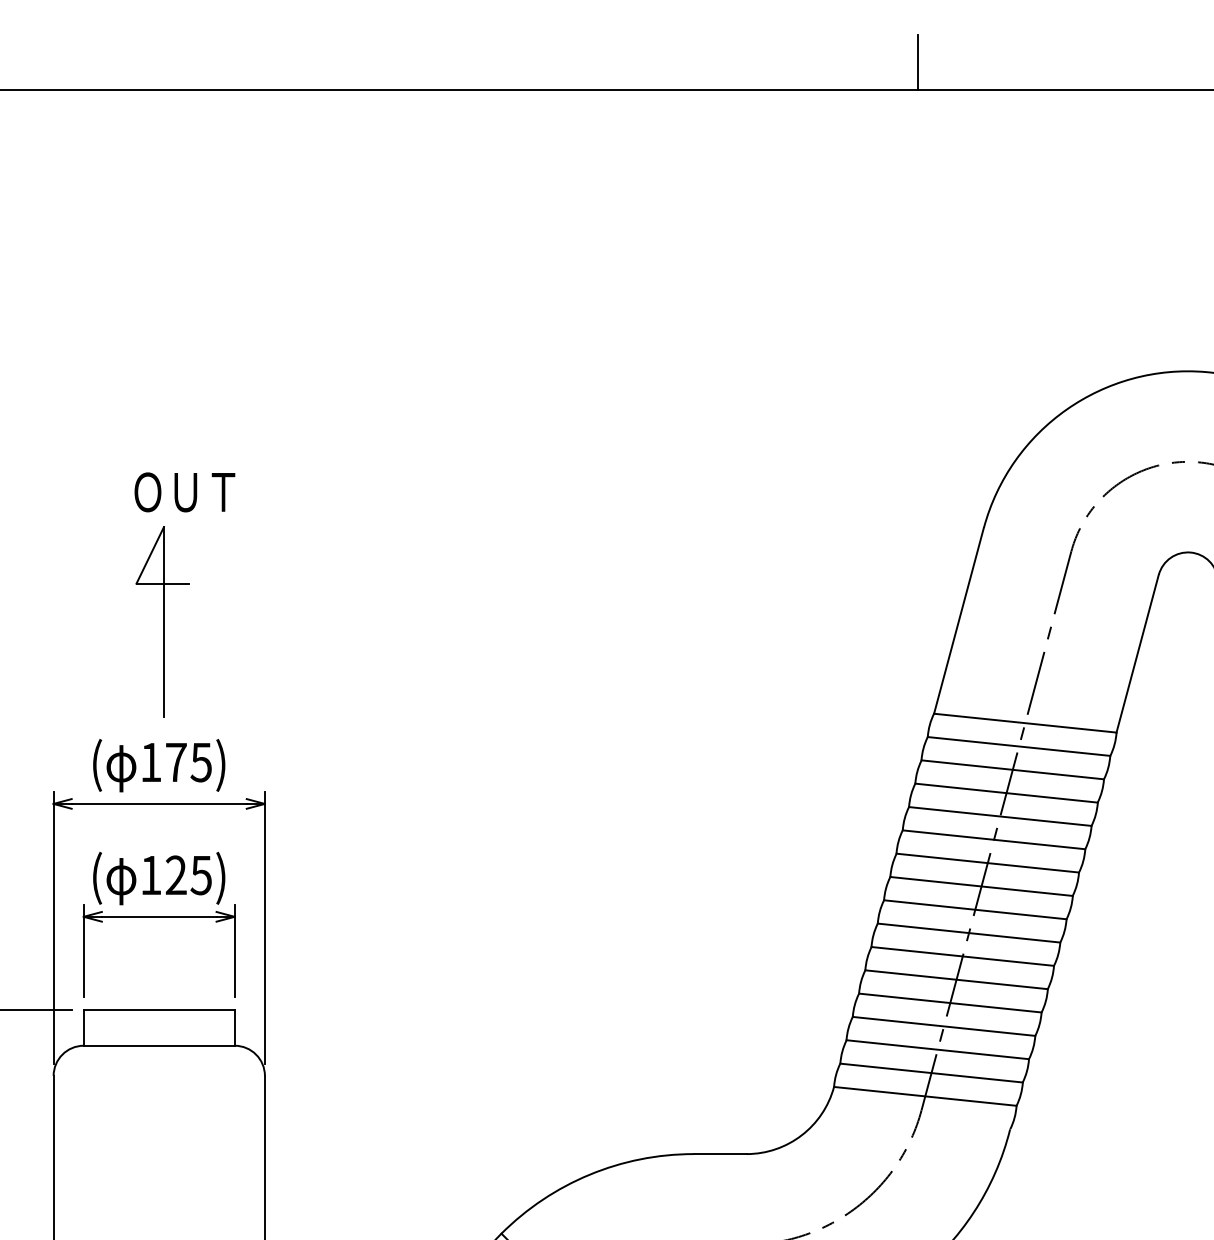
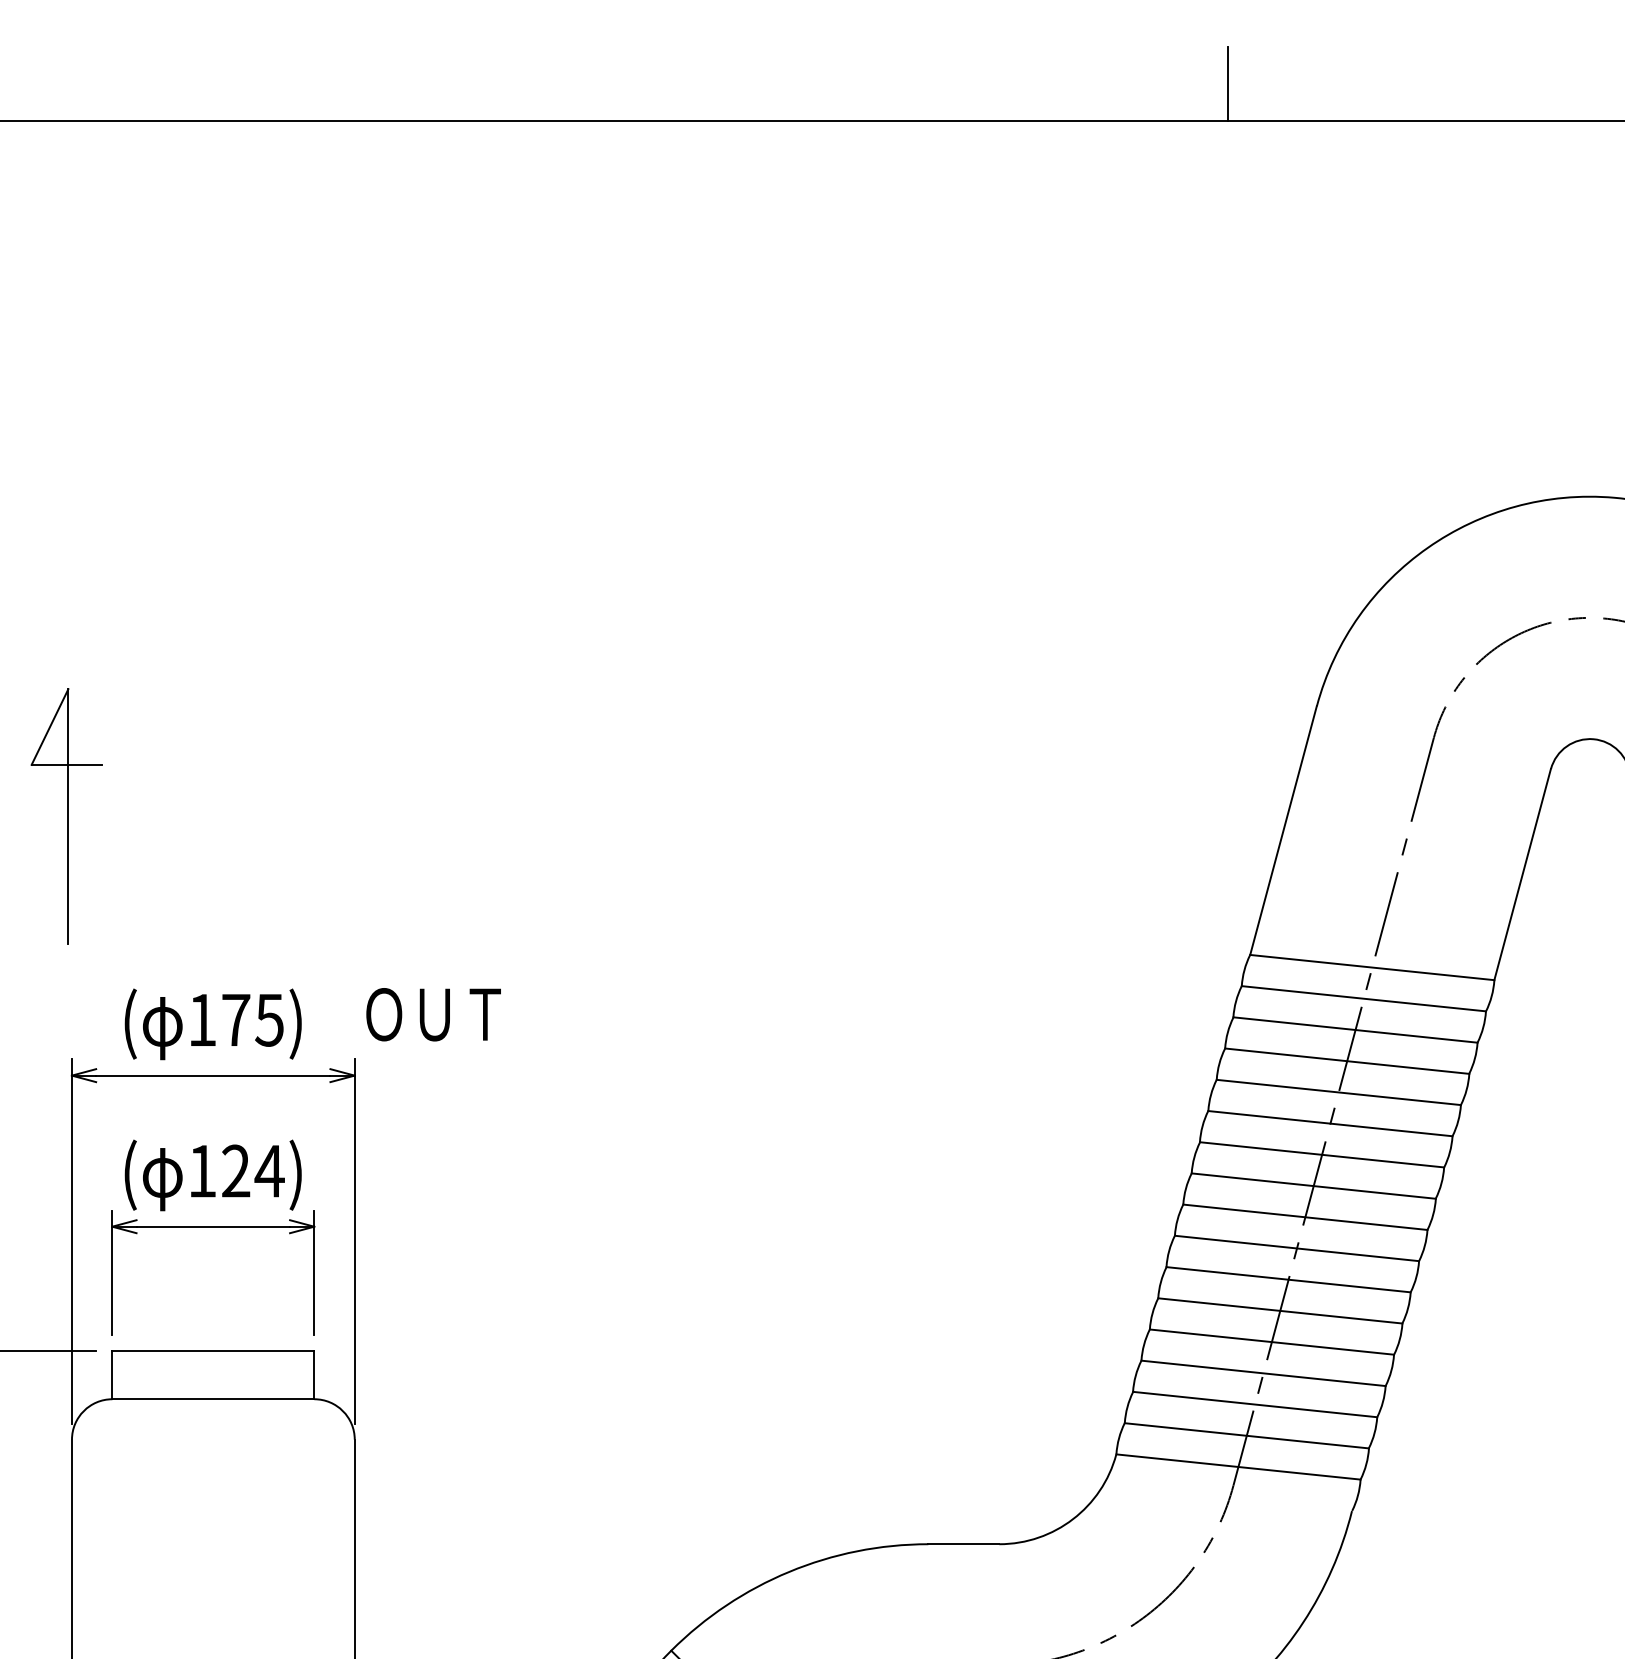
text: (184, 492) -> (433, 1014), moved
part: (162, 621) -> (66, 815), moved
text: (201, 875) -> (269, 1171), 125) -> 124)

